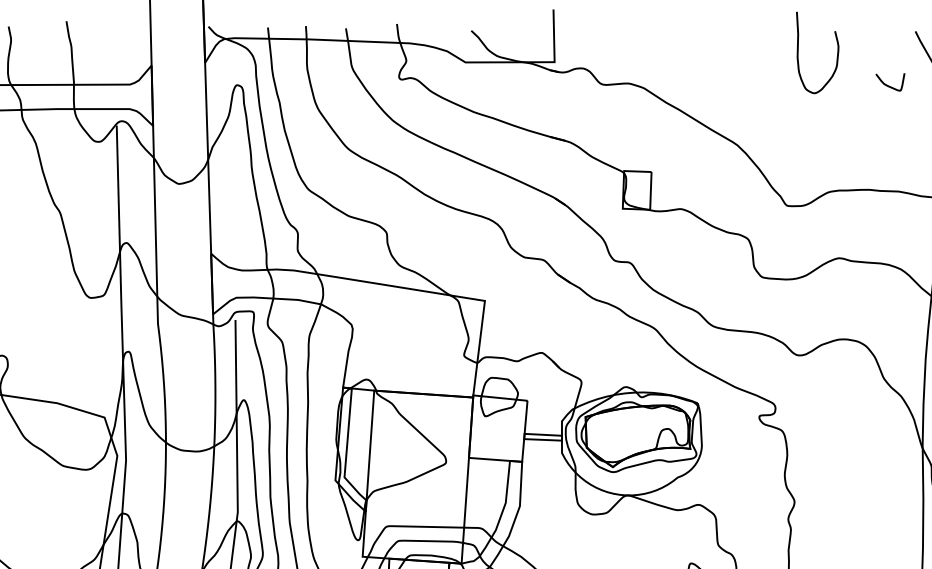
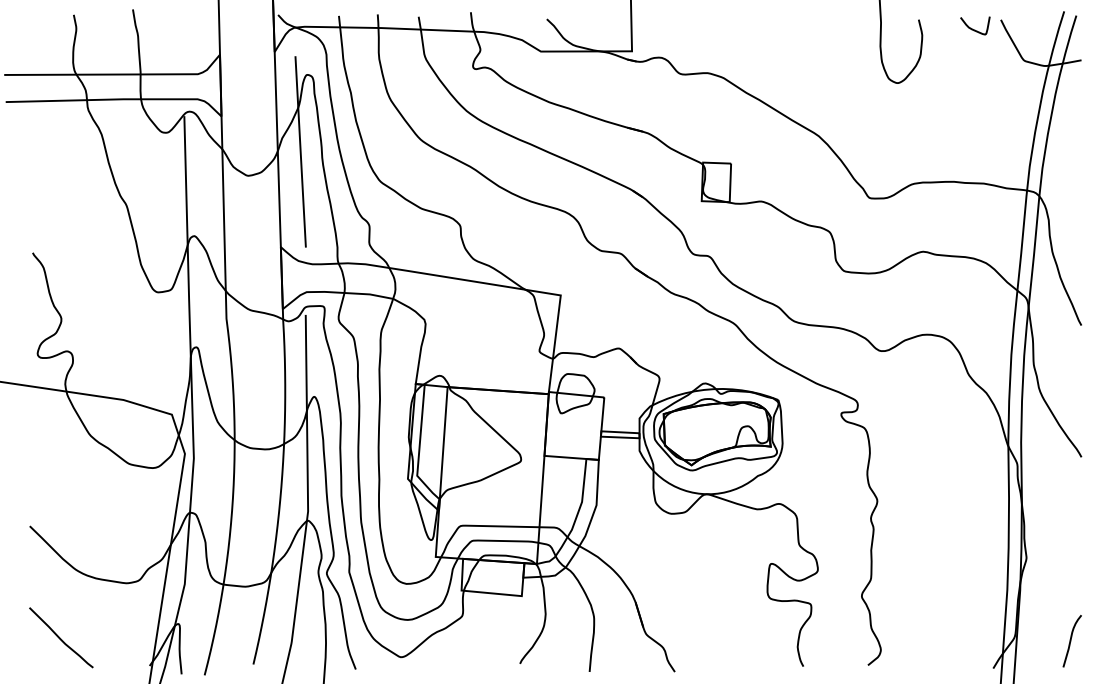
curve: (890, 85) -> (975, 29), moved
line: (230, 160) -> (300, 151), added

